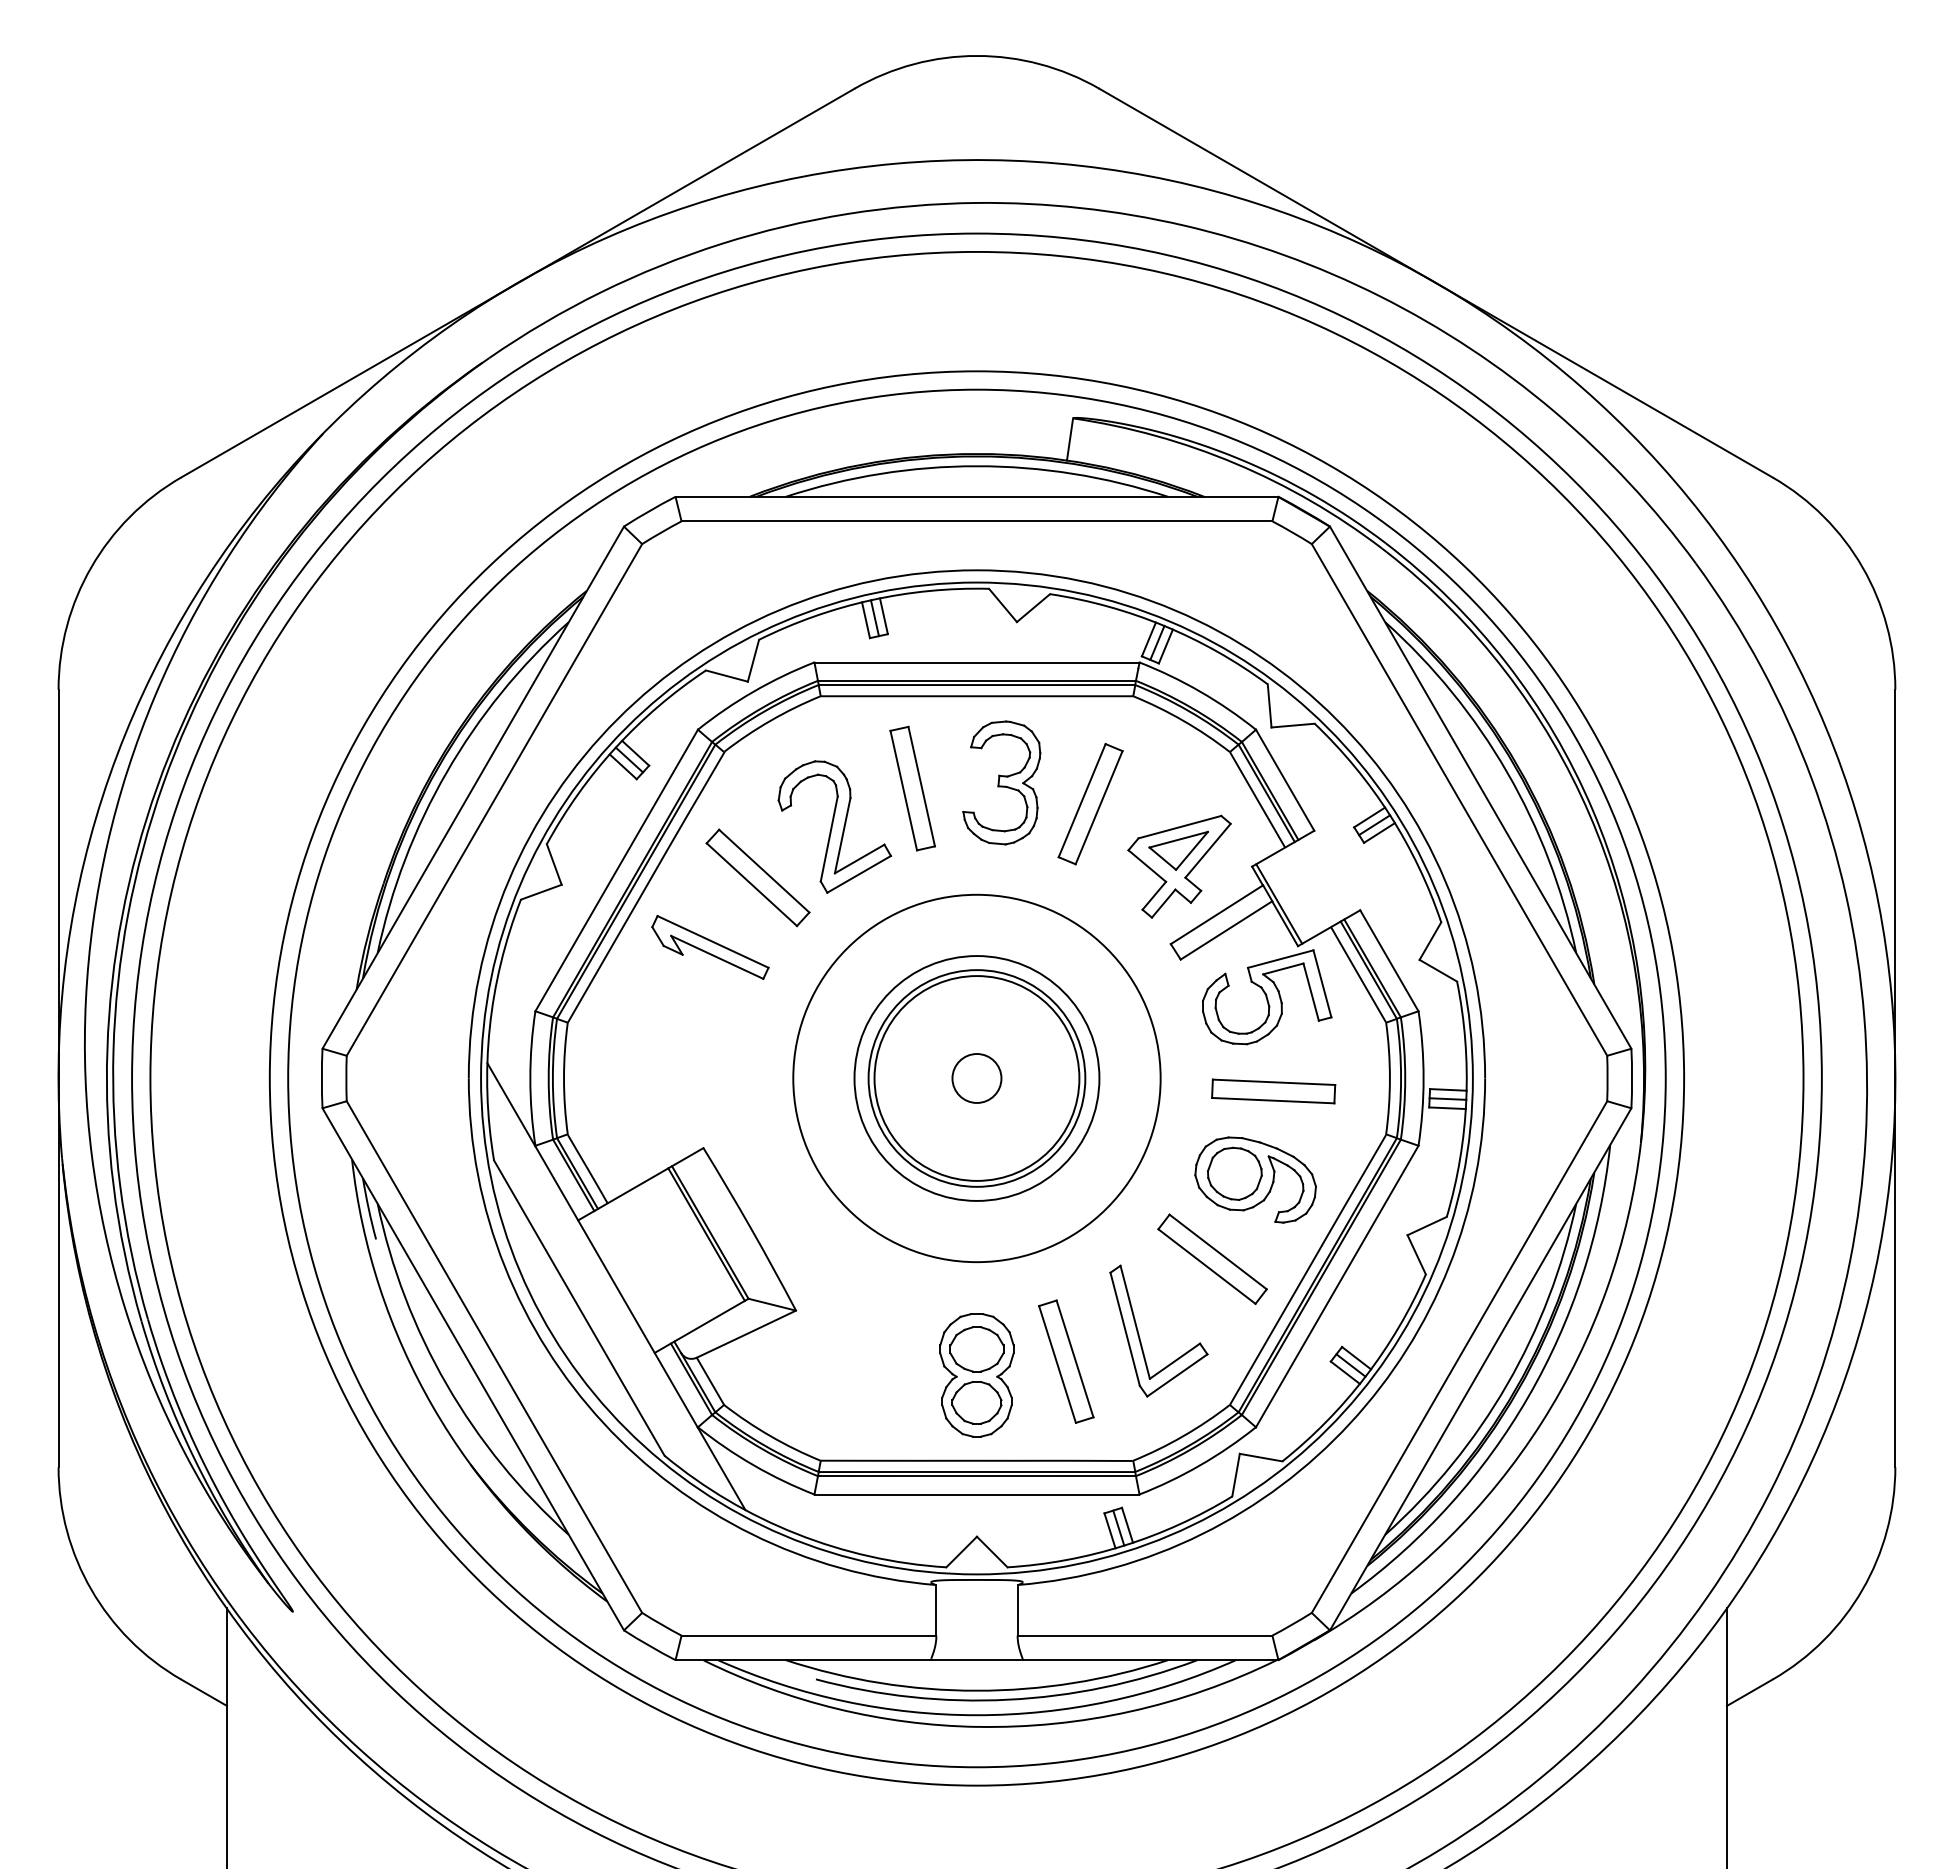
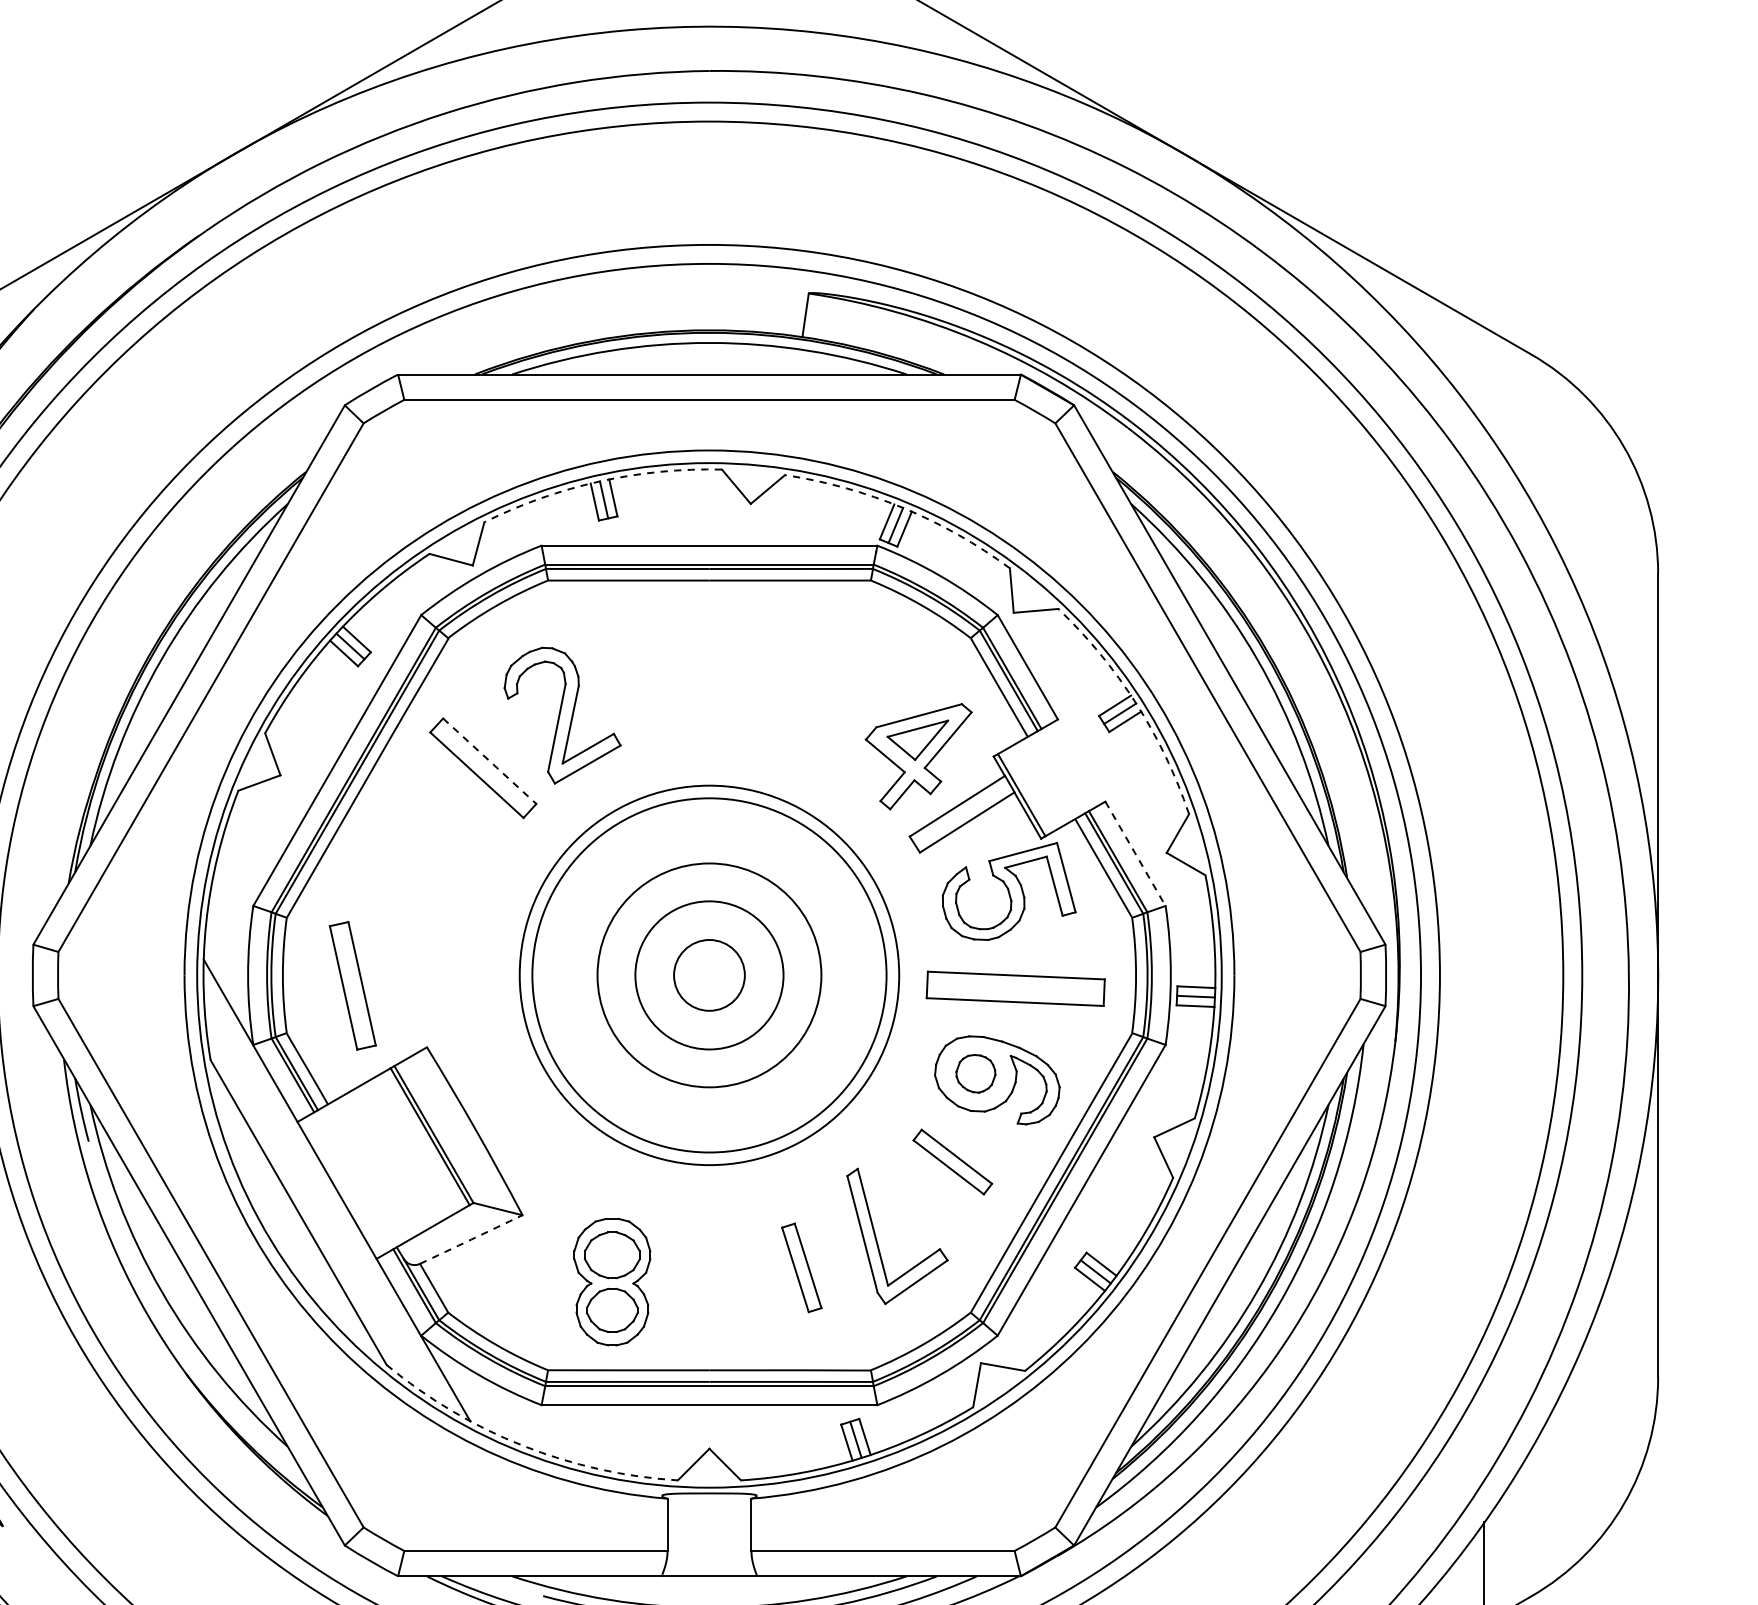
arc: (870, 600) -> (599, 481), solid -> dashed
arc: (1164, 625) -> (903, 507), solid -> dashed
part: (1001, 782) -> (734, 669), removed
part: (912, 788) -> (352, 985), moved
part: (1090, 804) -> (826, 692), removed
arc: (1390, 815) -> (1136, 703), solid -> dashed
line: (764, 871) -> (489, 761), solid -> dashed
part: (710, 946) -> (434, 839), removed
line: (1389, 961) -> (1135, 854), solid -> dashed
circle: (976, 1078) -> (708, 975), size x0.7
circle: (976, 1078) -> (708, 975), size x1.4
circle: (976, 1078) -> (708, 975), size x1.4
part: (1273, 1091) -> (1015, 988), size x1.4
part: (1234, 1173) -> (975, 1073), size x0.7
part: (1212, 1258) -> (952, 1161), size x0.7
arc: (746, 1334) -> (471, 1239), solid -> dashed
part: (1066, 1361) -> (801, 1267), size x0.7
part: (976, 1375) -> (611, 1282), moved
arc: (796, 1533) -> (523, 1445), solid -> dashed

